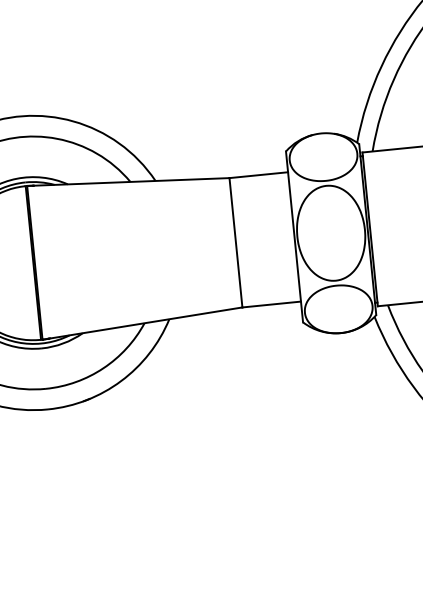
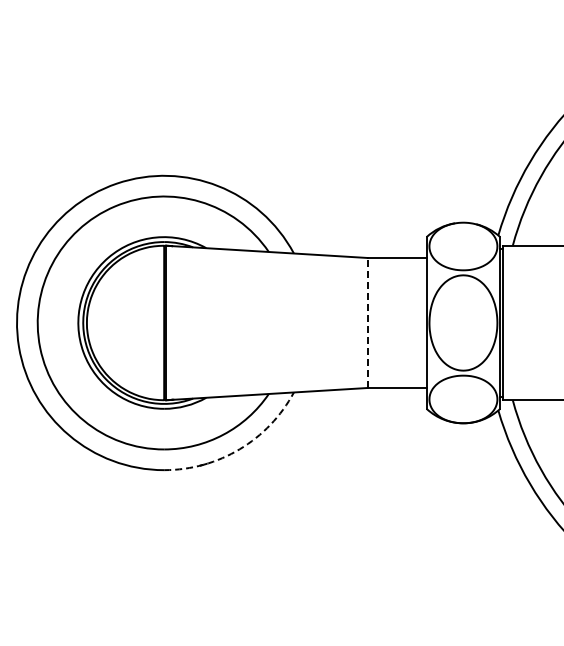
line: (235, 242) -> (367, 322), solid -> dashed
arc: (120, 381) -> (239, 449), solid -> dashed

